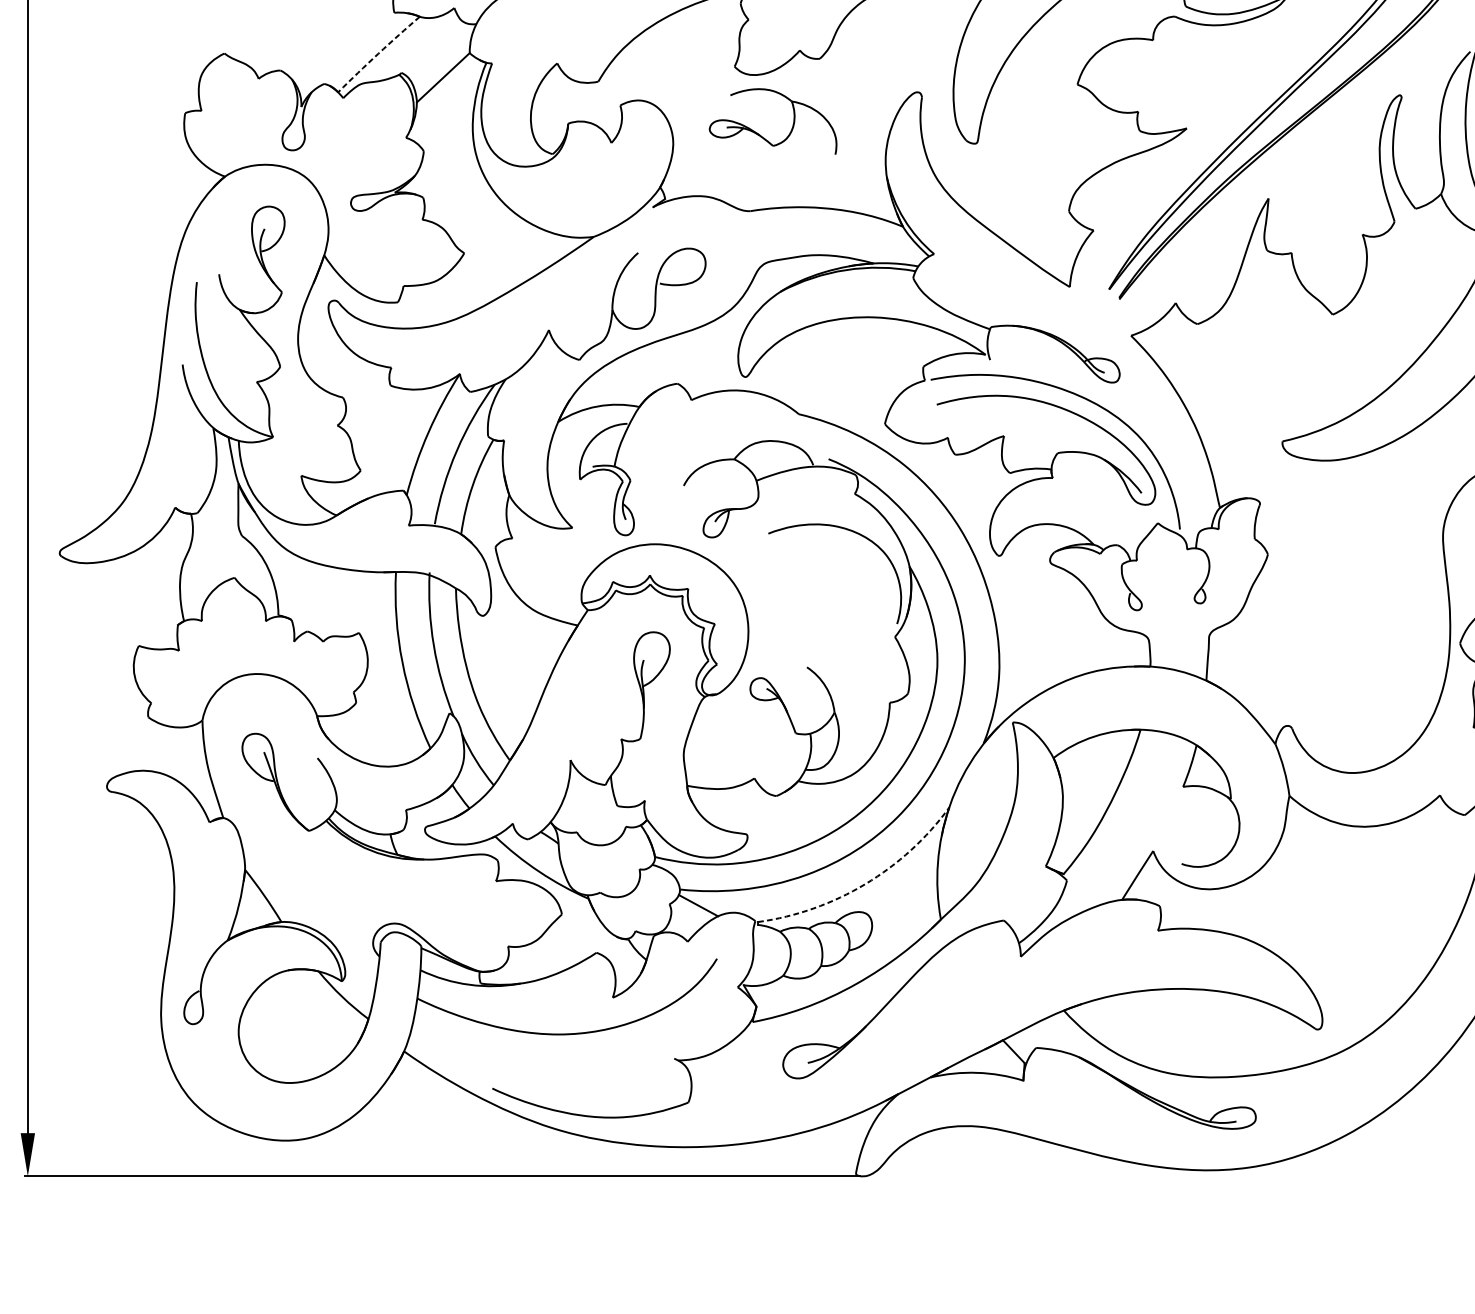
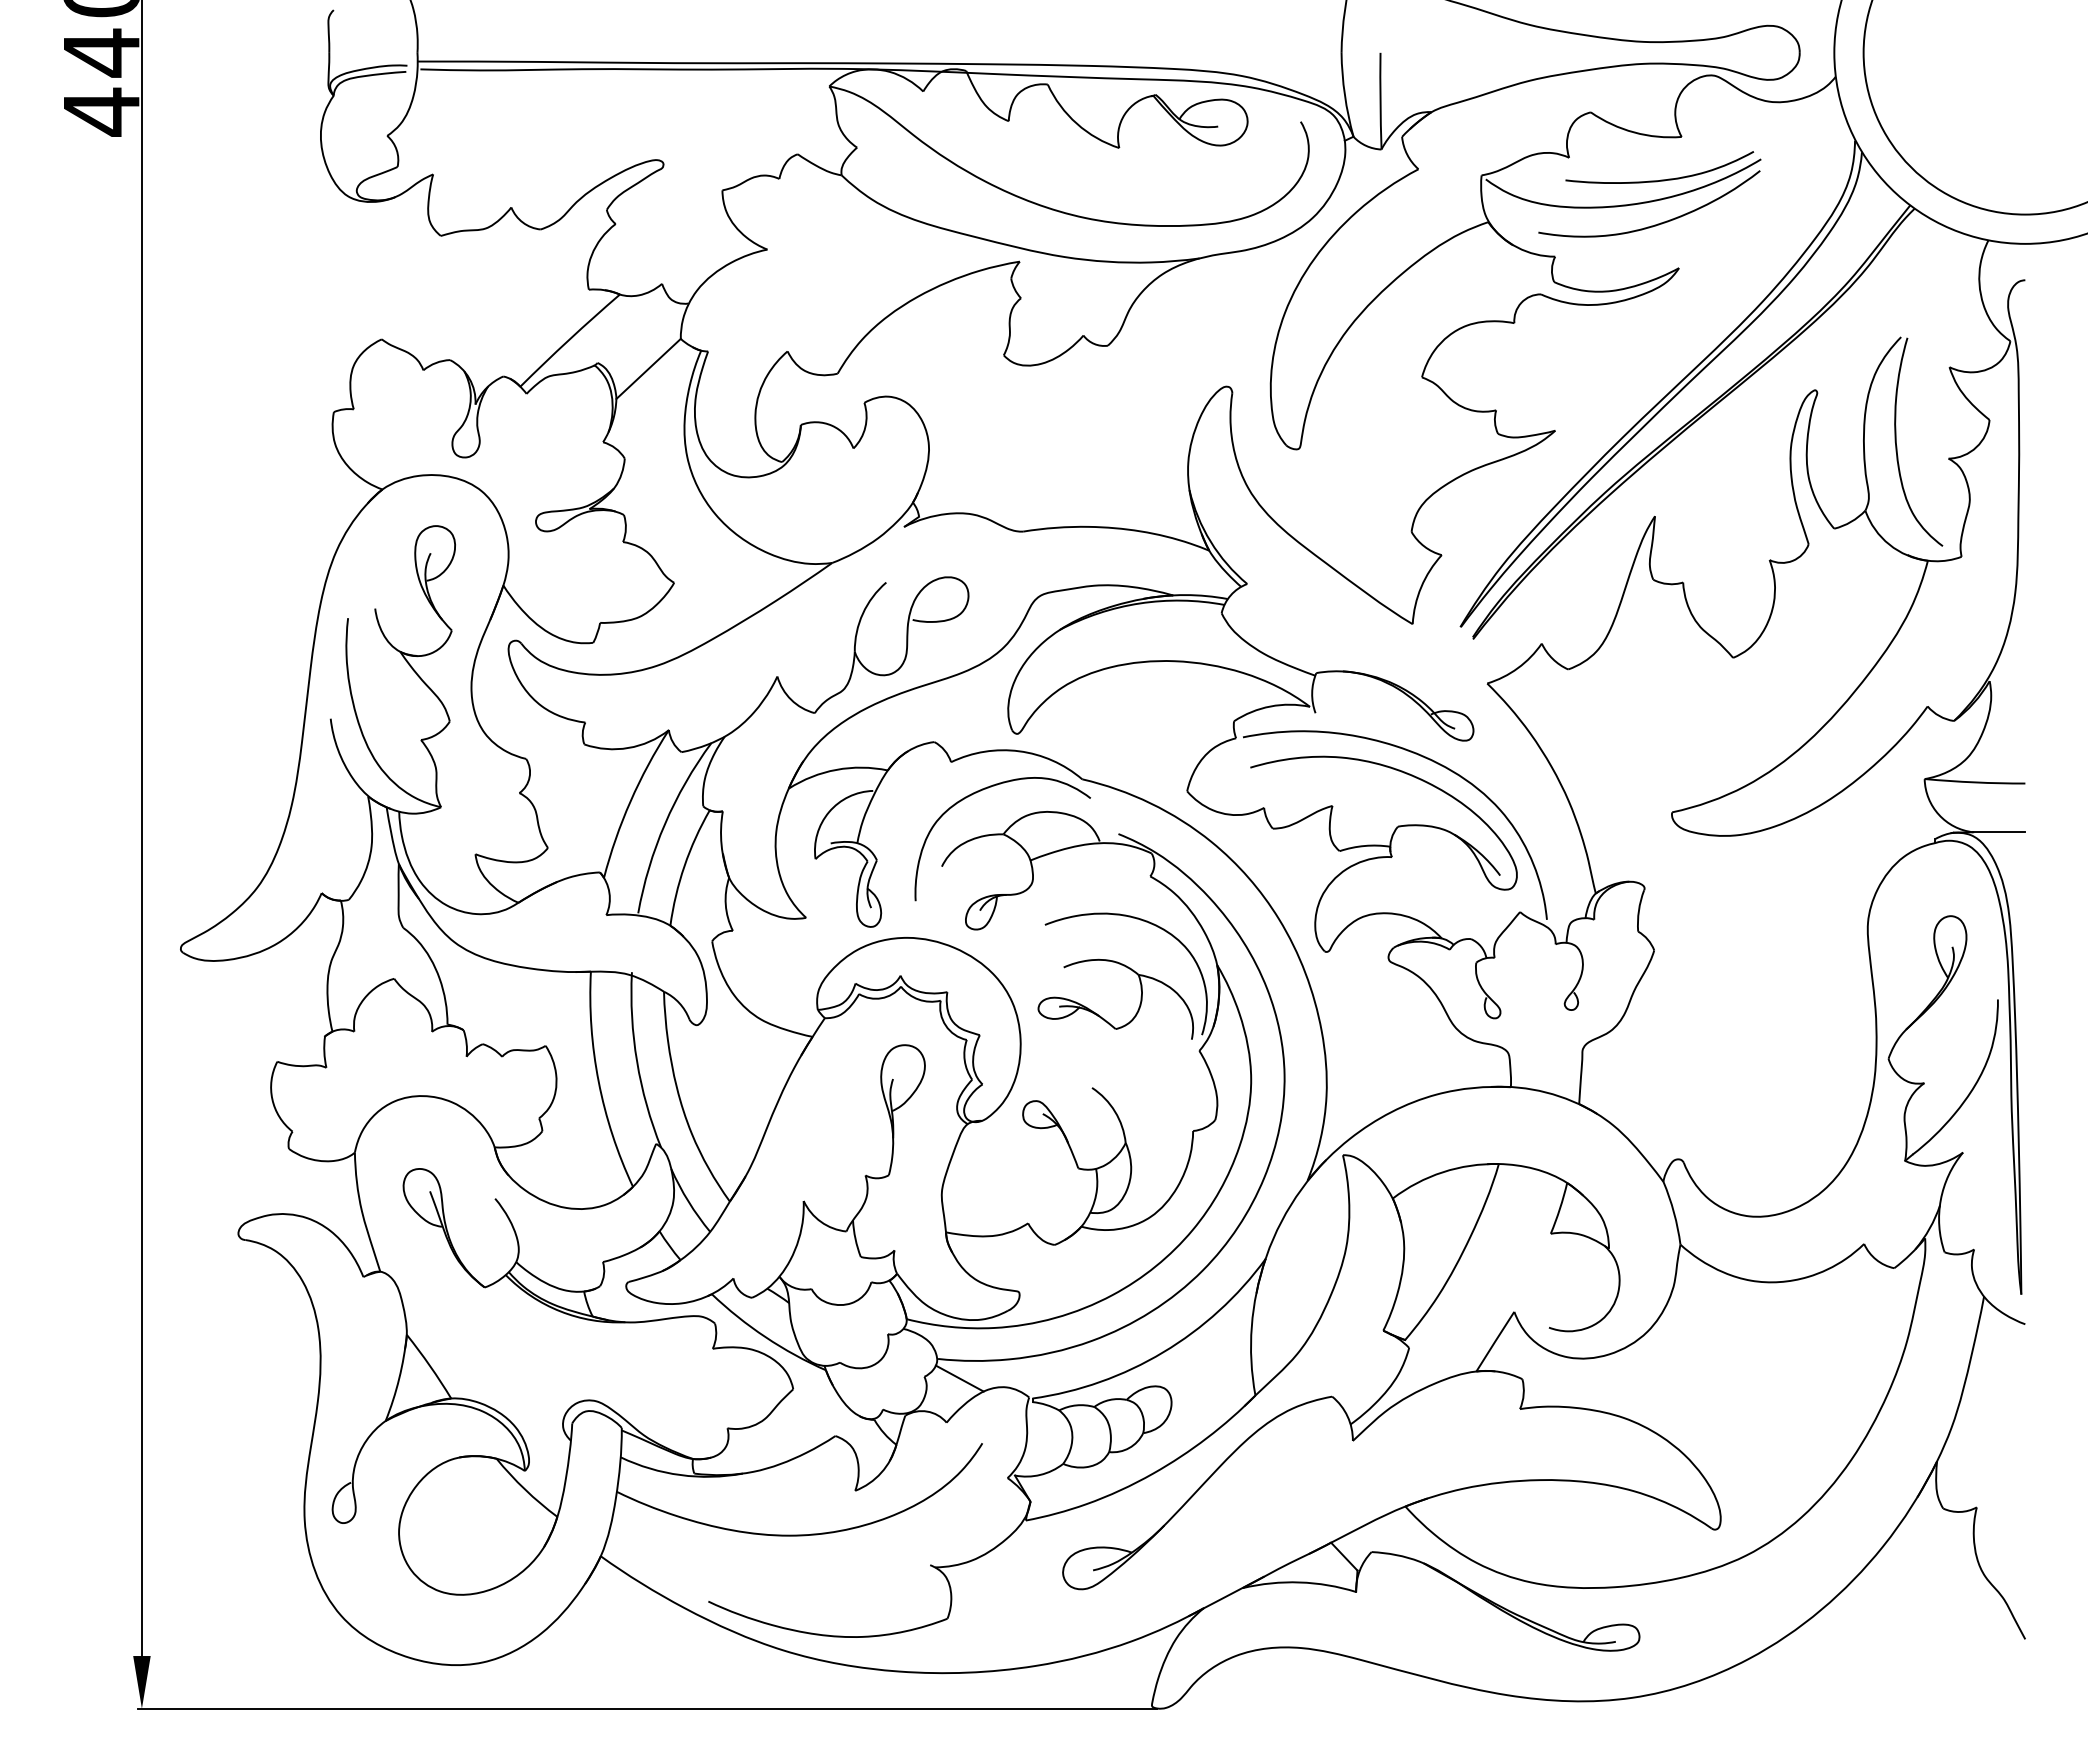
arc: (378, 53) -> (569, 339), dashed -> solid
part: (761, 135) -> (1101, 1016), moved
curve: (717, 423) -> (983, 790), added
arc: (865, 884) -> (1163, 1352), dashed -> solid

